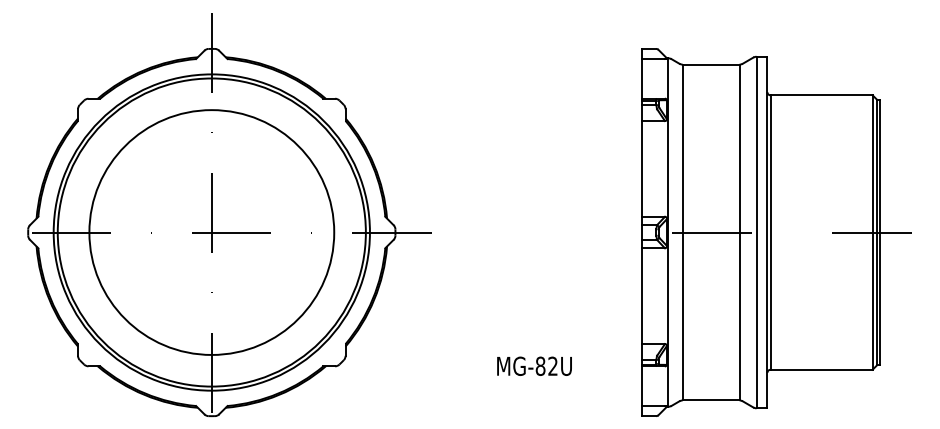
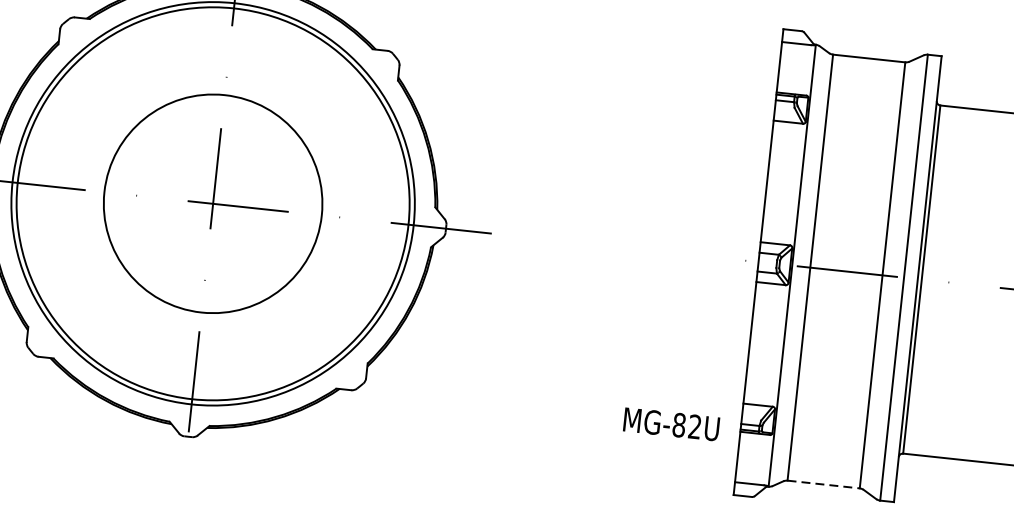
circle: (211, 232) -> (212, 203), size x0.7
text: (534, 365) -> (671, 423), moved
line: (711, 400) -> (824, 484), solid -> dashed

